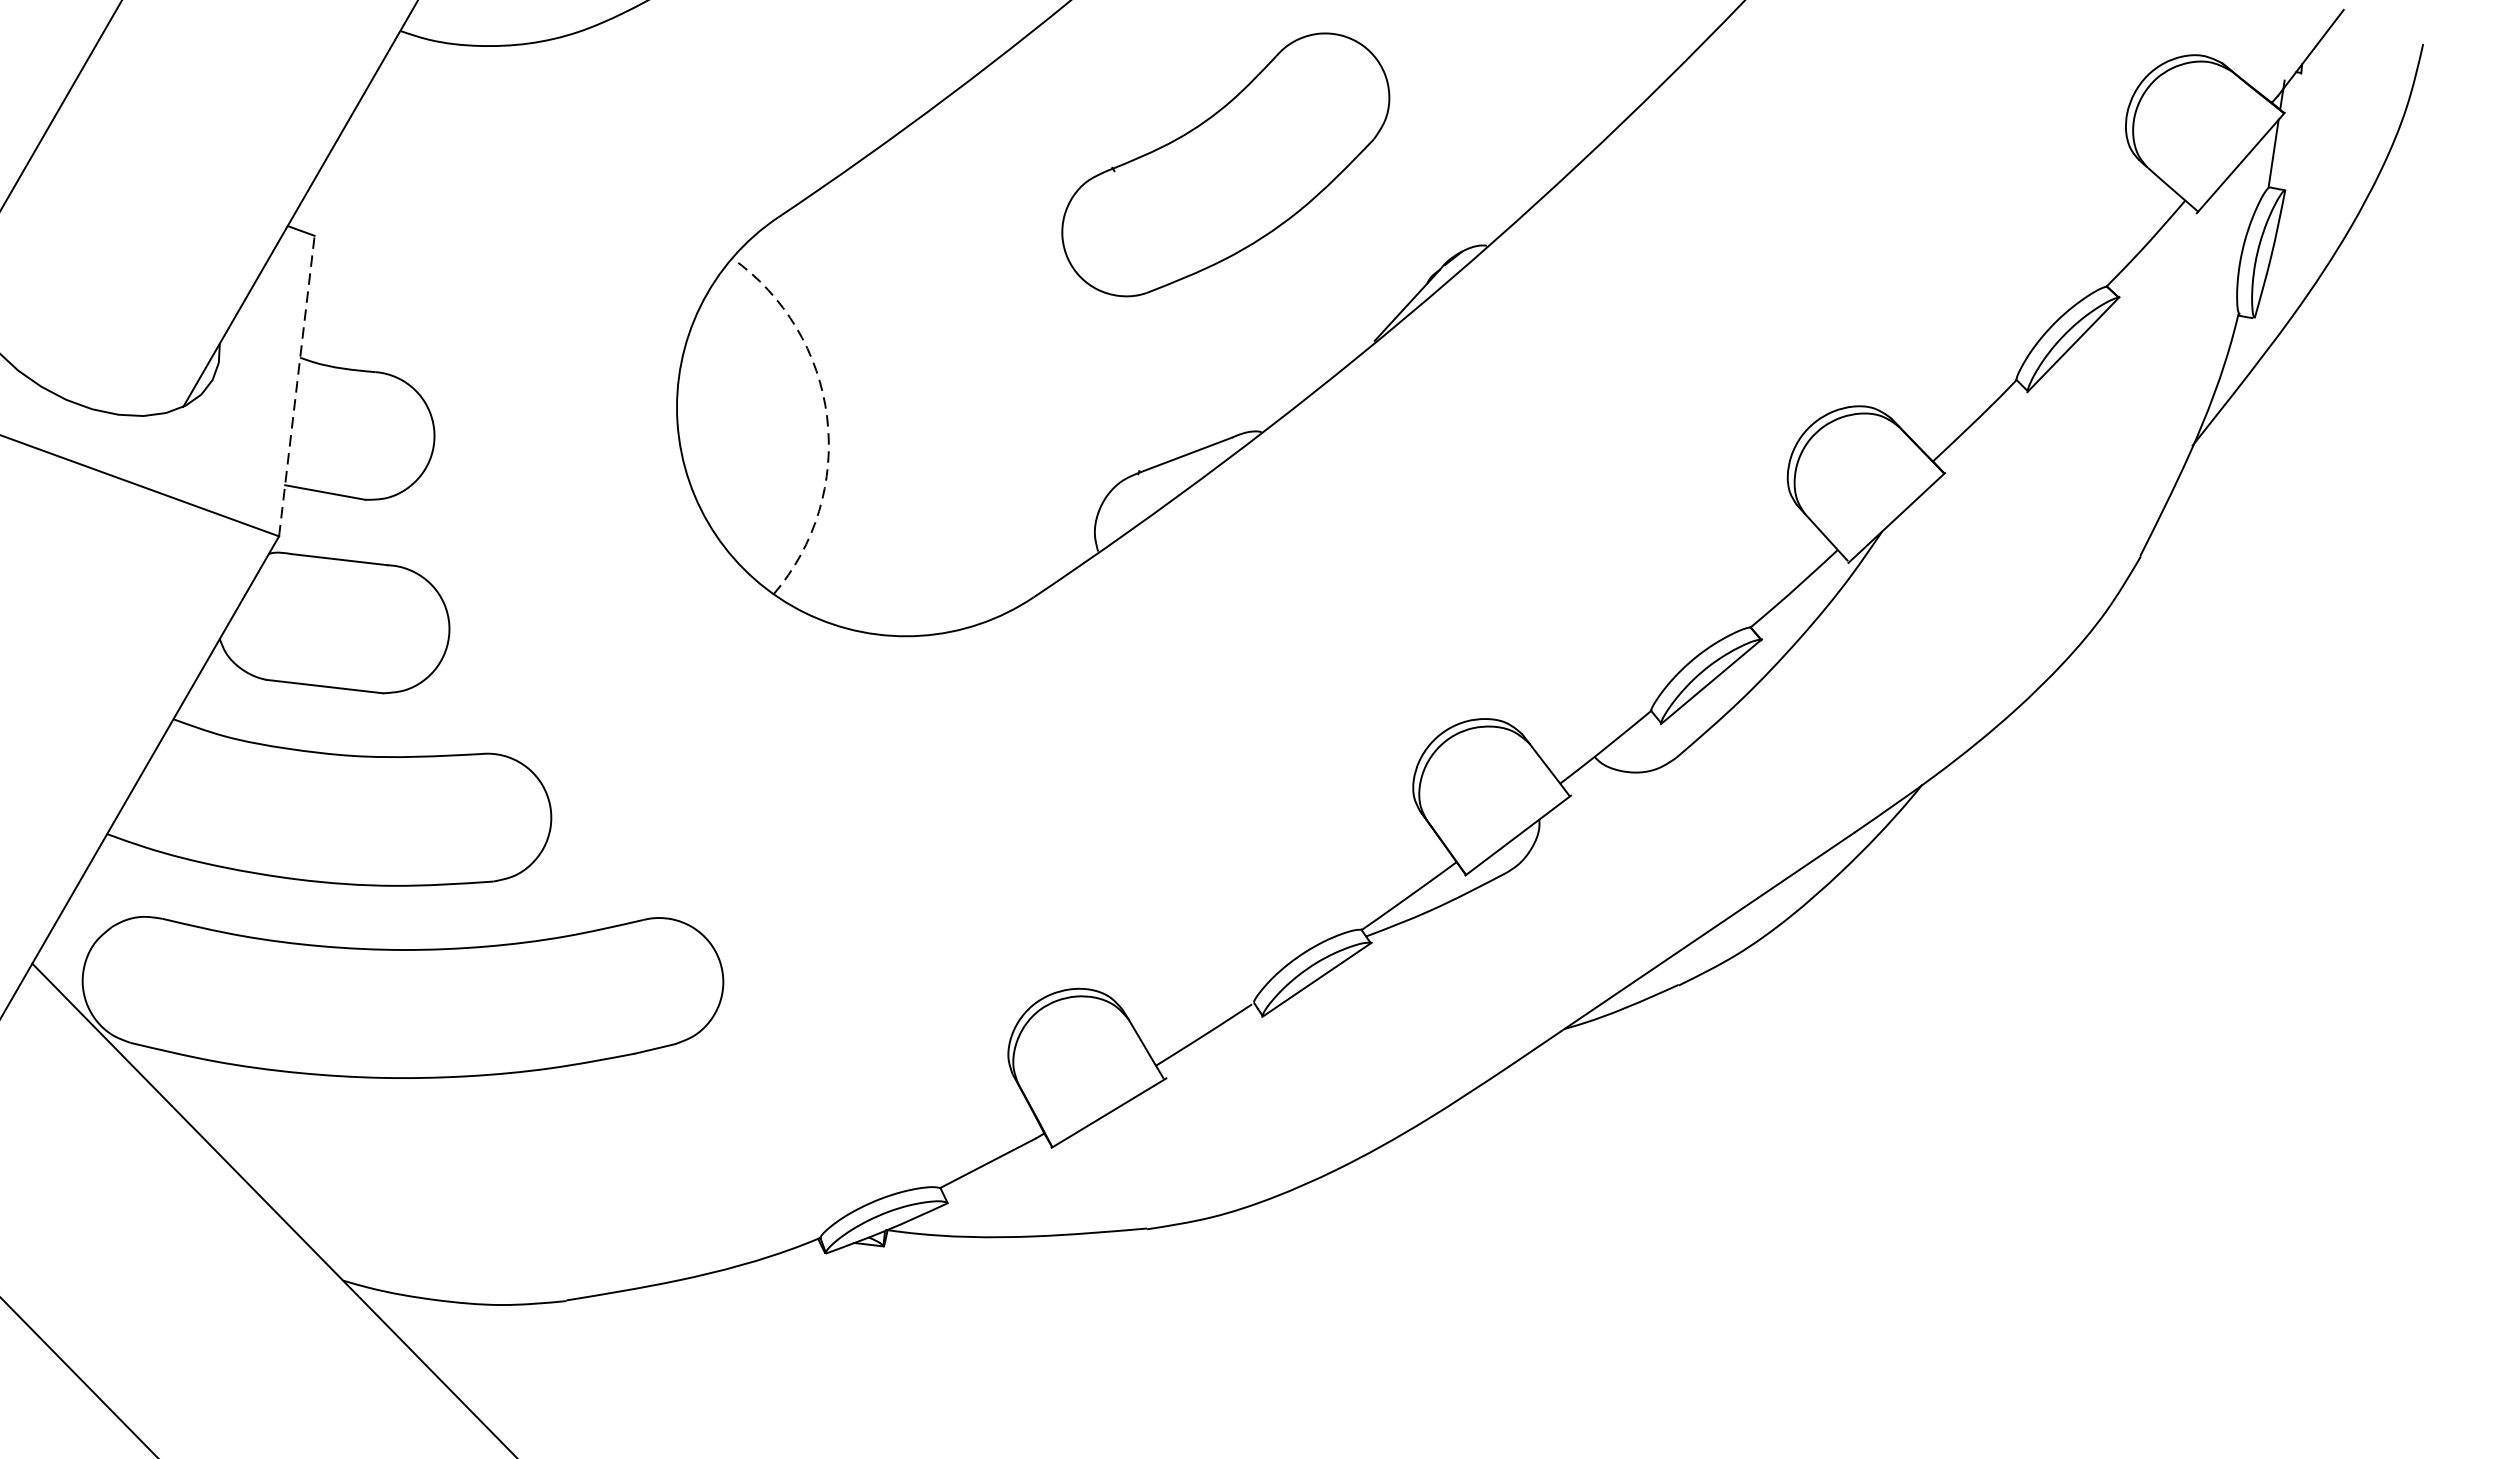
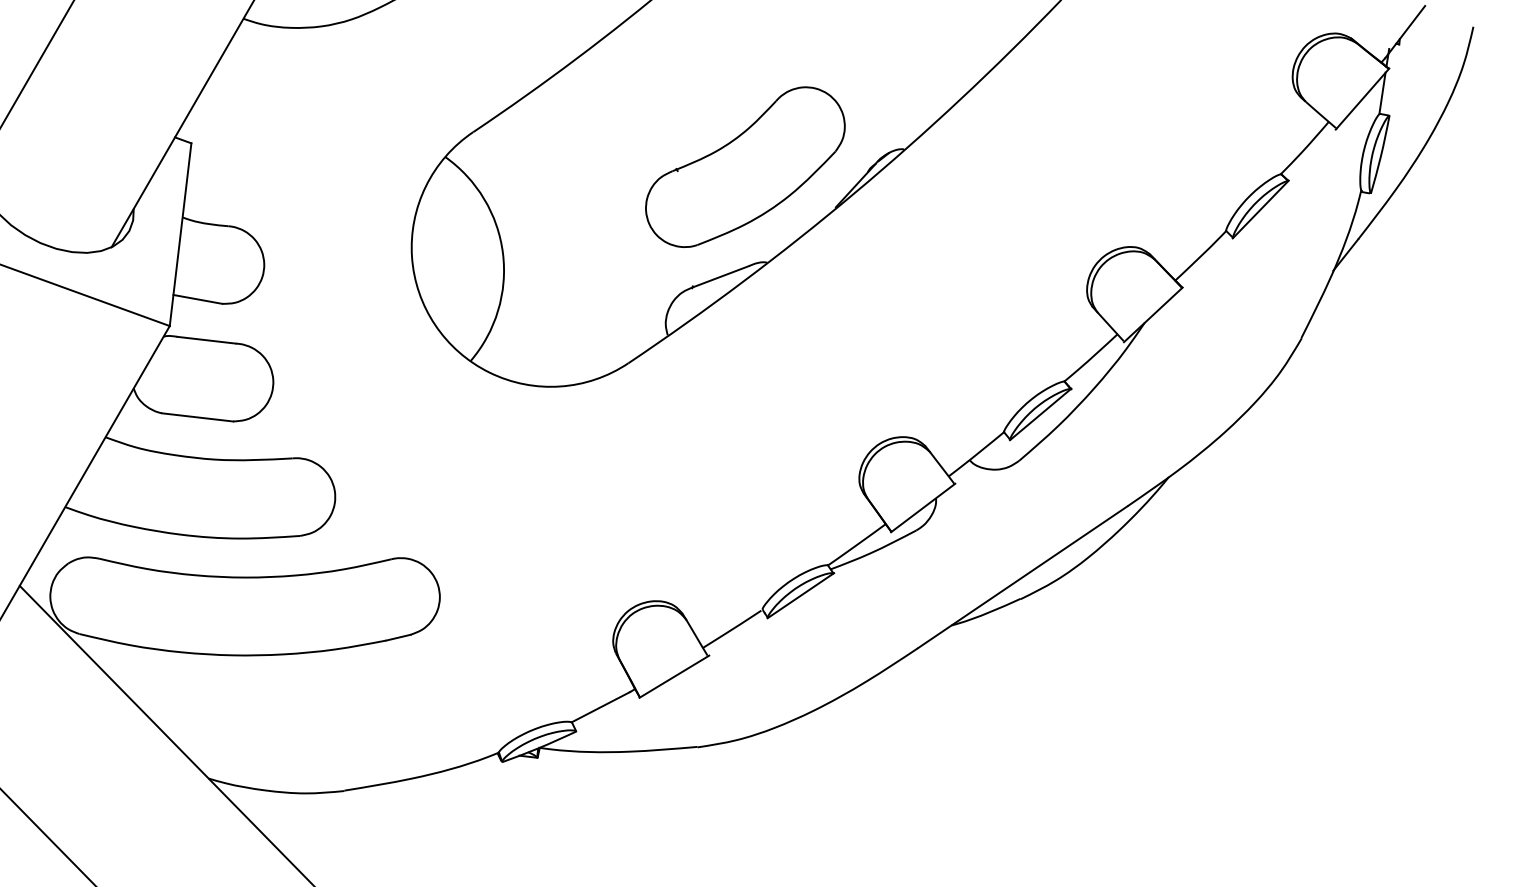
part: (1225, 163) -> (745, 166), moved
line: (296, 385) -> (180, 234), dashed -> solid
arc: (826, 417) -> (502, 253), dashed -> solid

